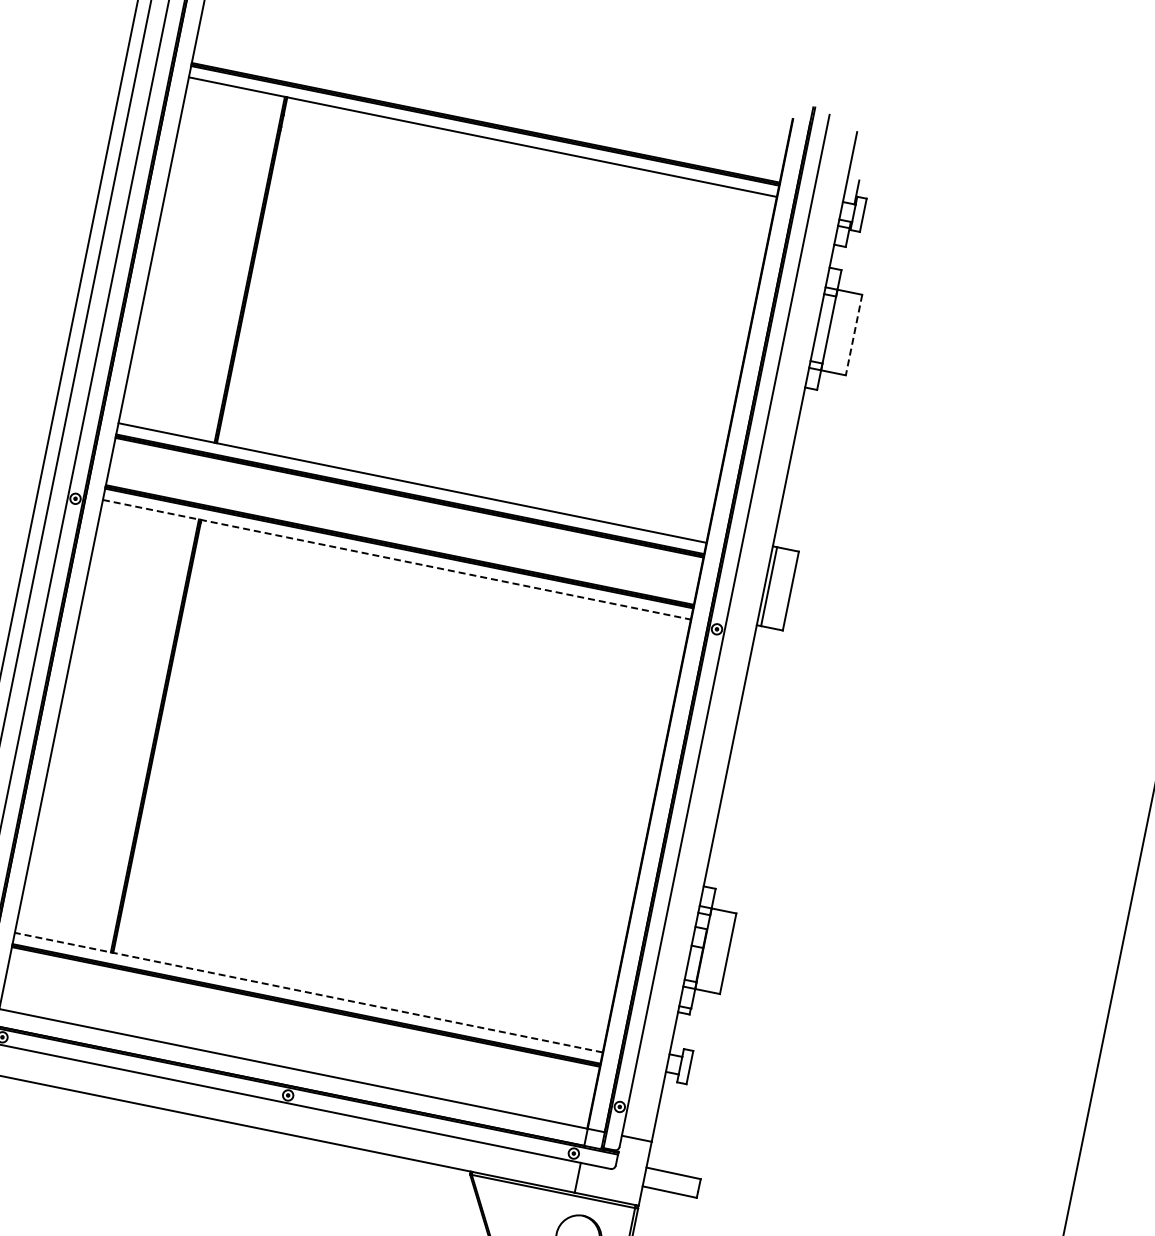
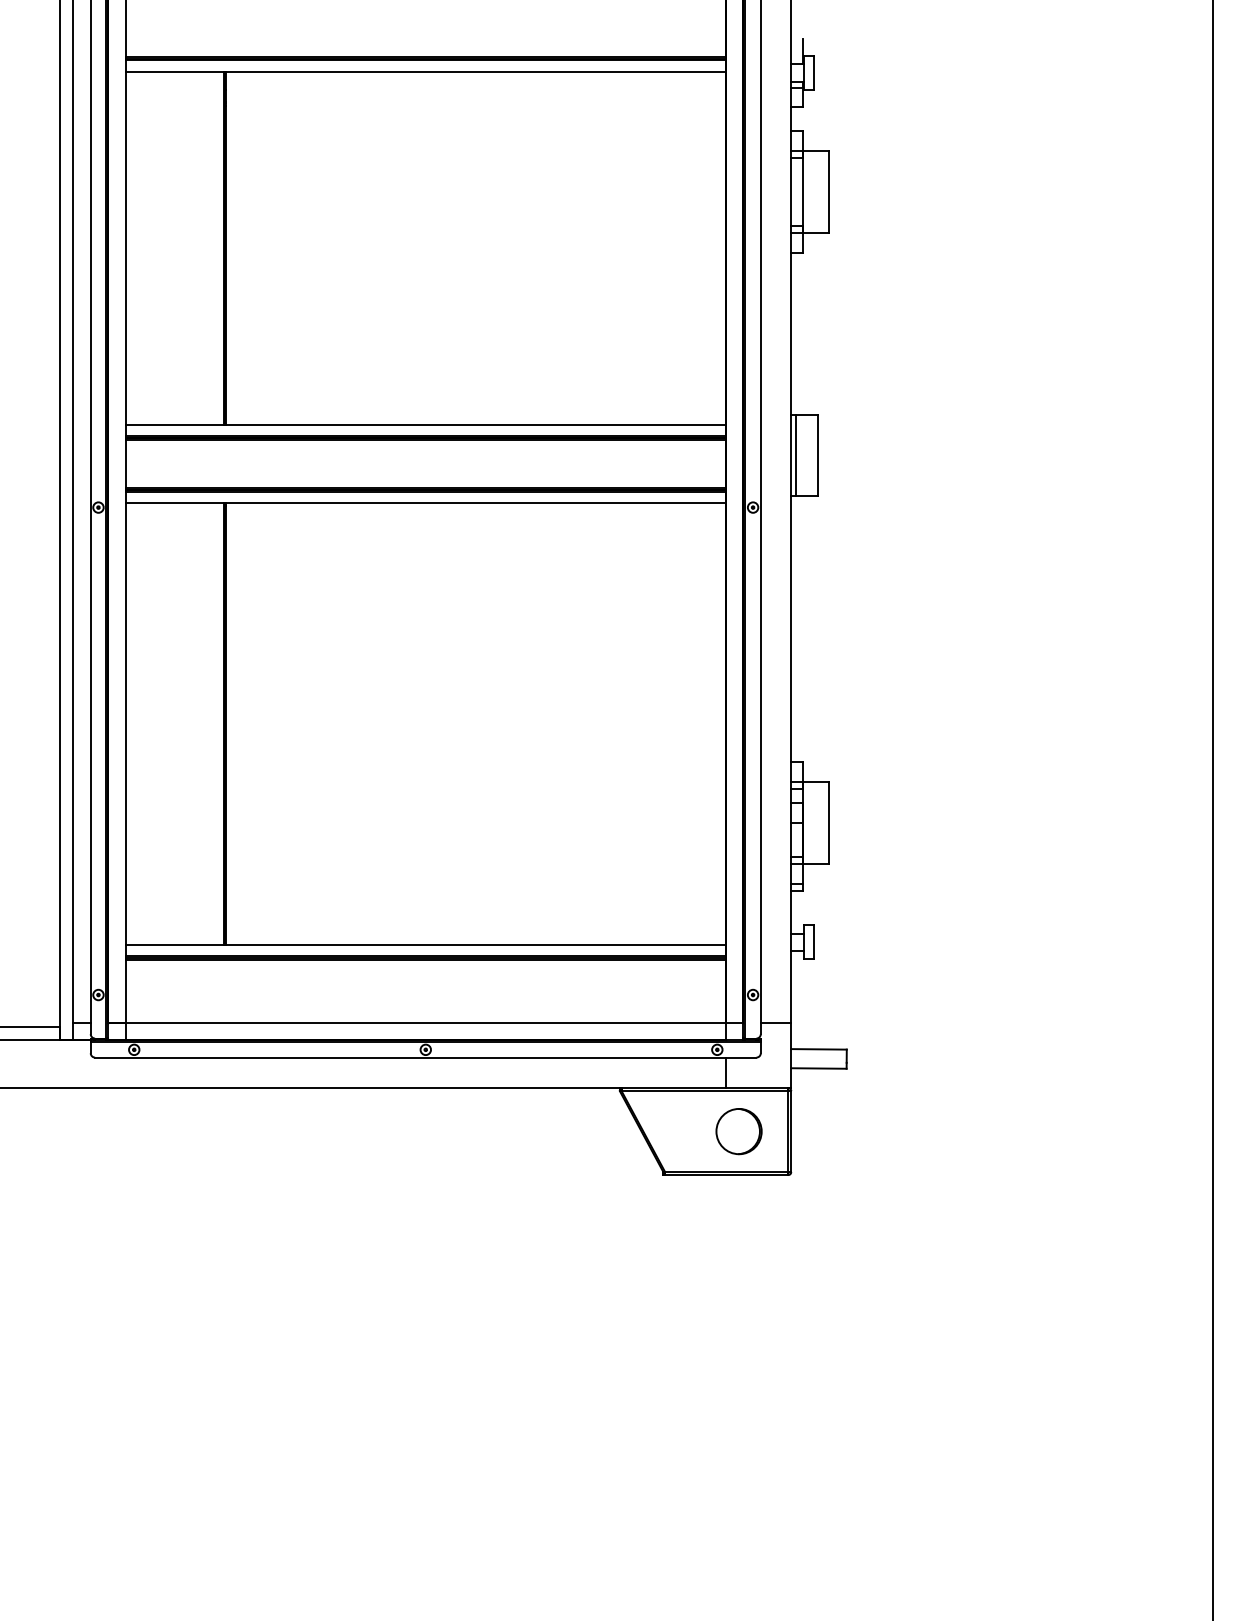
line: (853, 335) -> (828, 192), dashed -> solid
line: (396, 560) -> (425, 503), dashed -> solid
line: (308, 993) -> (425, 945), dashed -> solid

